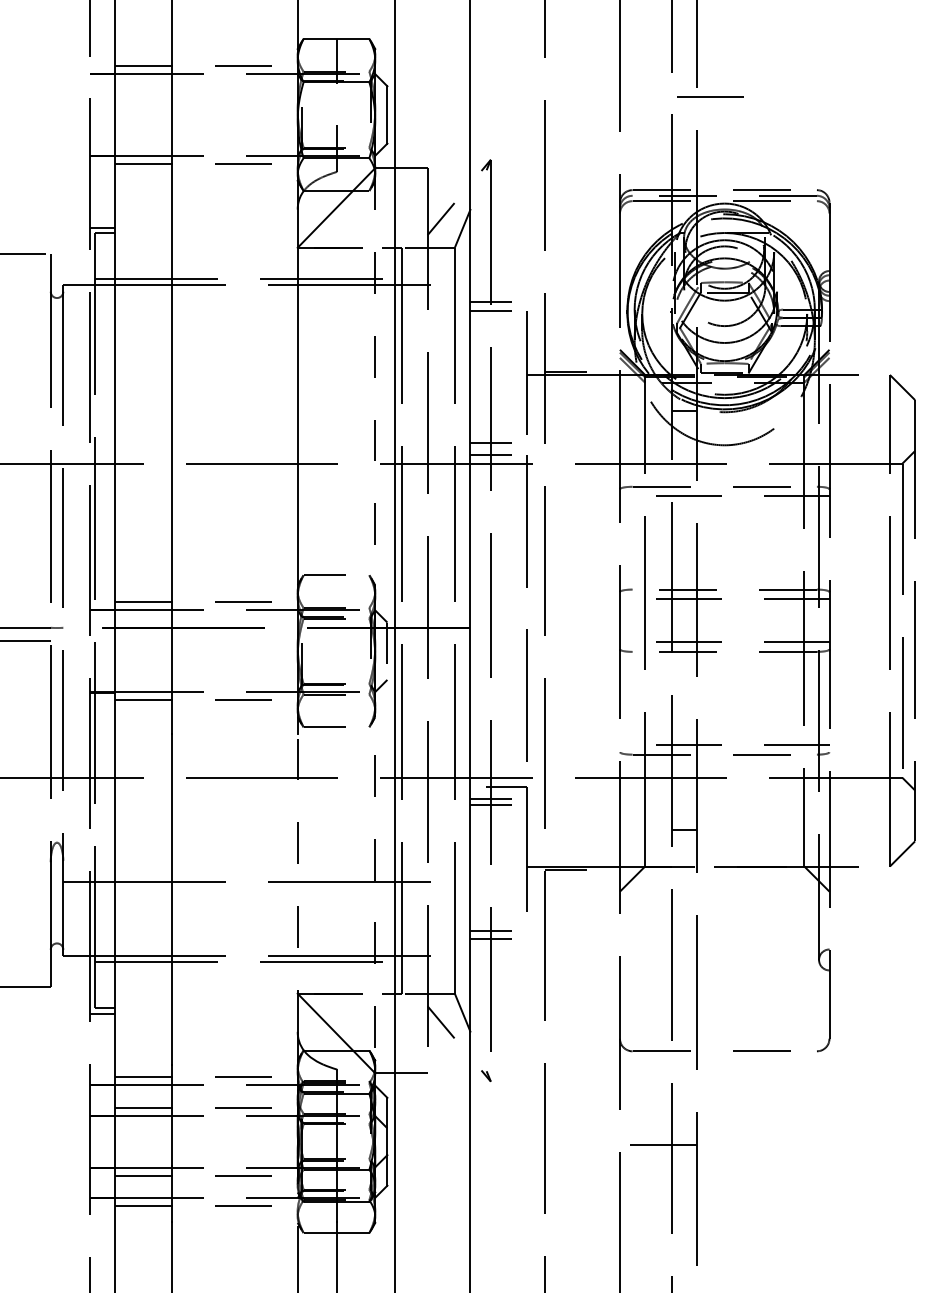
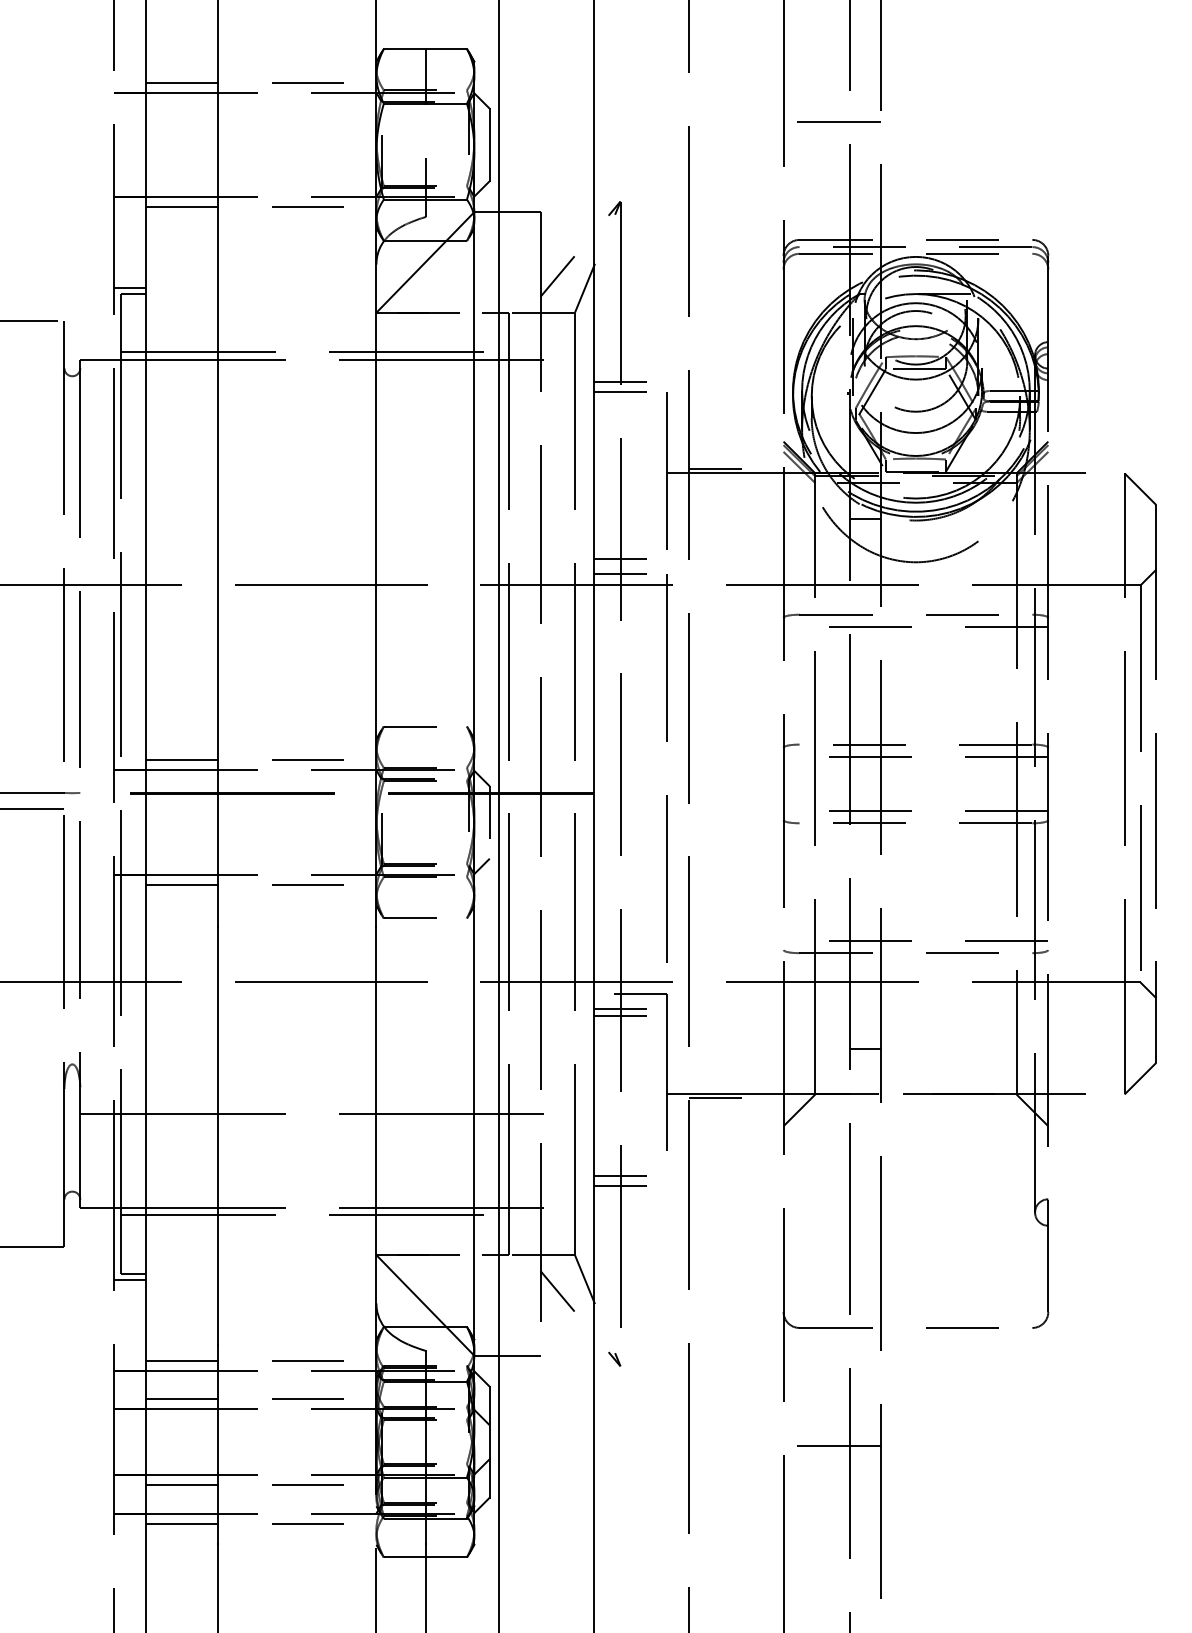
line: (710, 96) -> (838, 121), moved
line: (375, 614) -> (474, 775), dashed -> solid
line: (297, 882) -> (376, 1114), dashed -> solid

